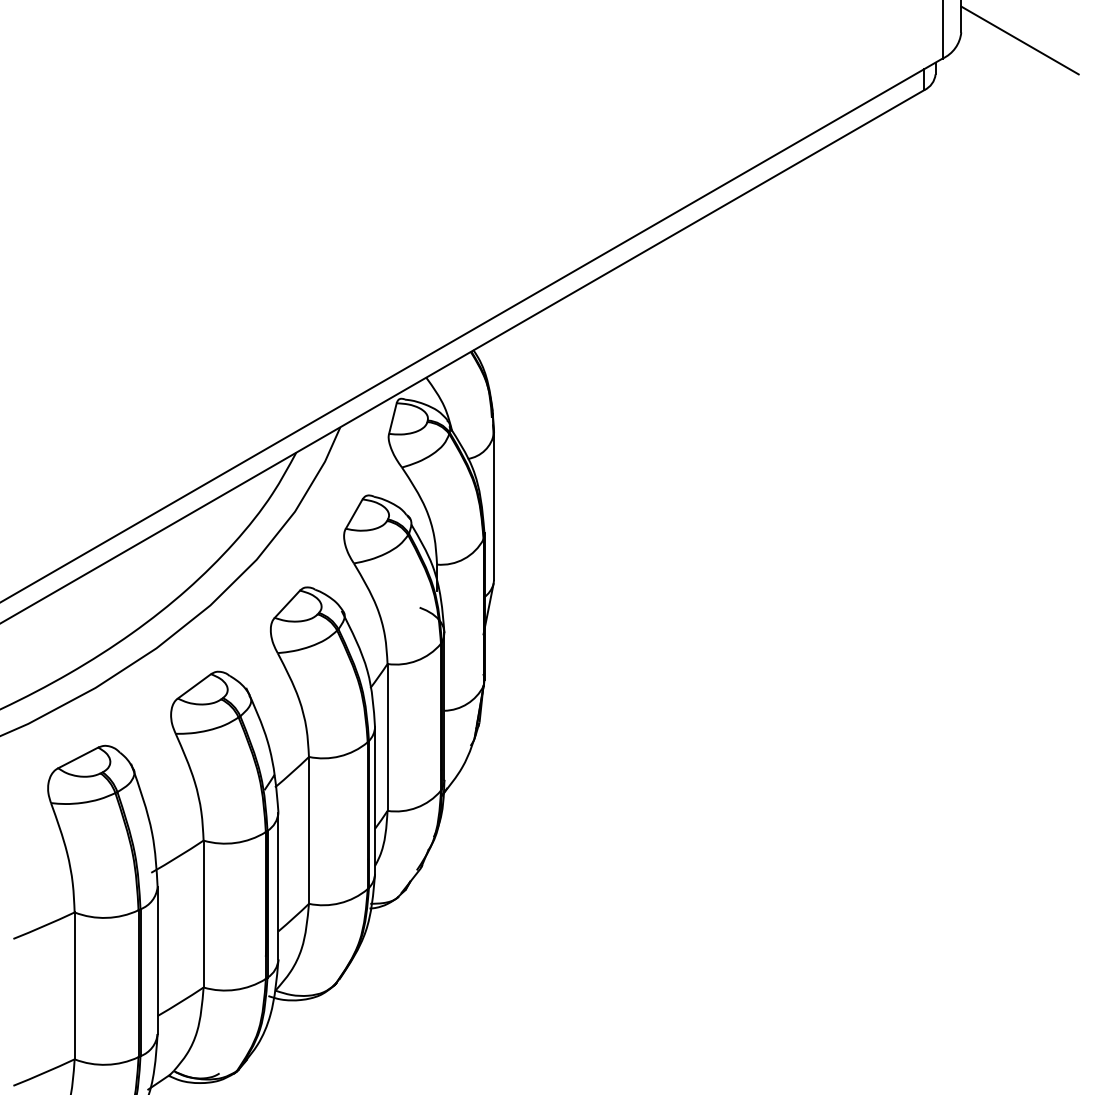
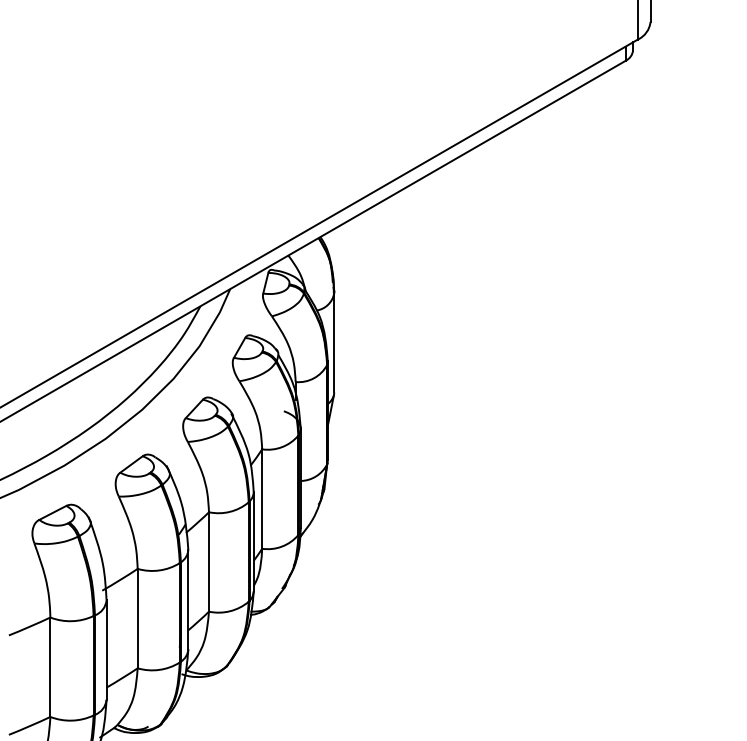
line: (1020, 40) -> (690, 27), removed

